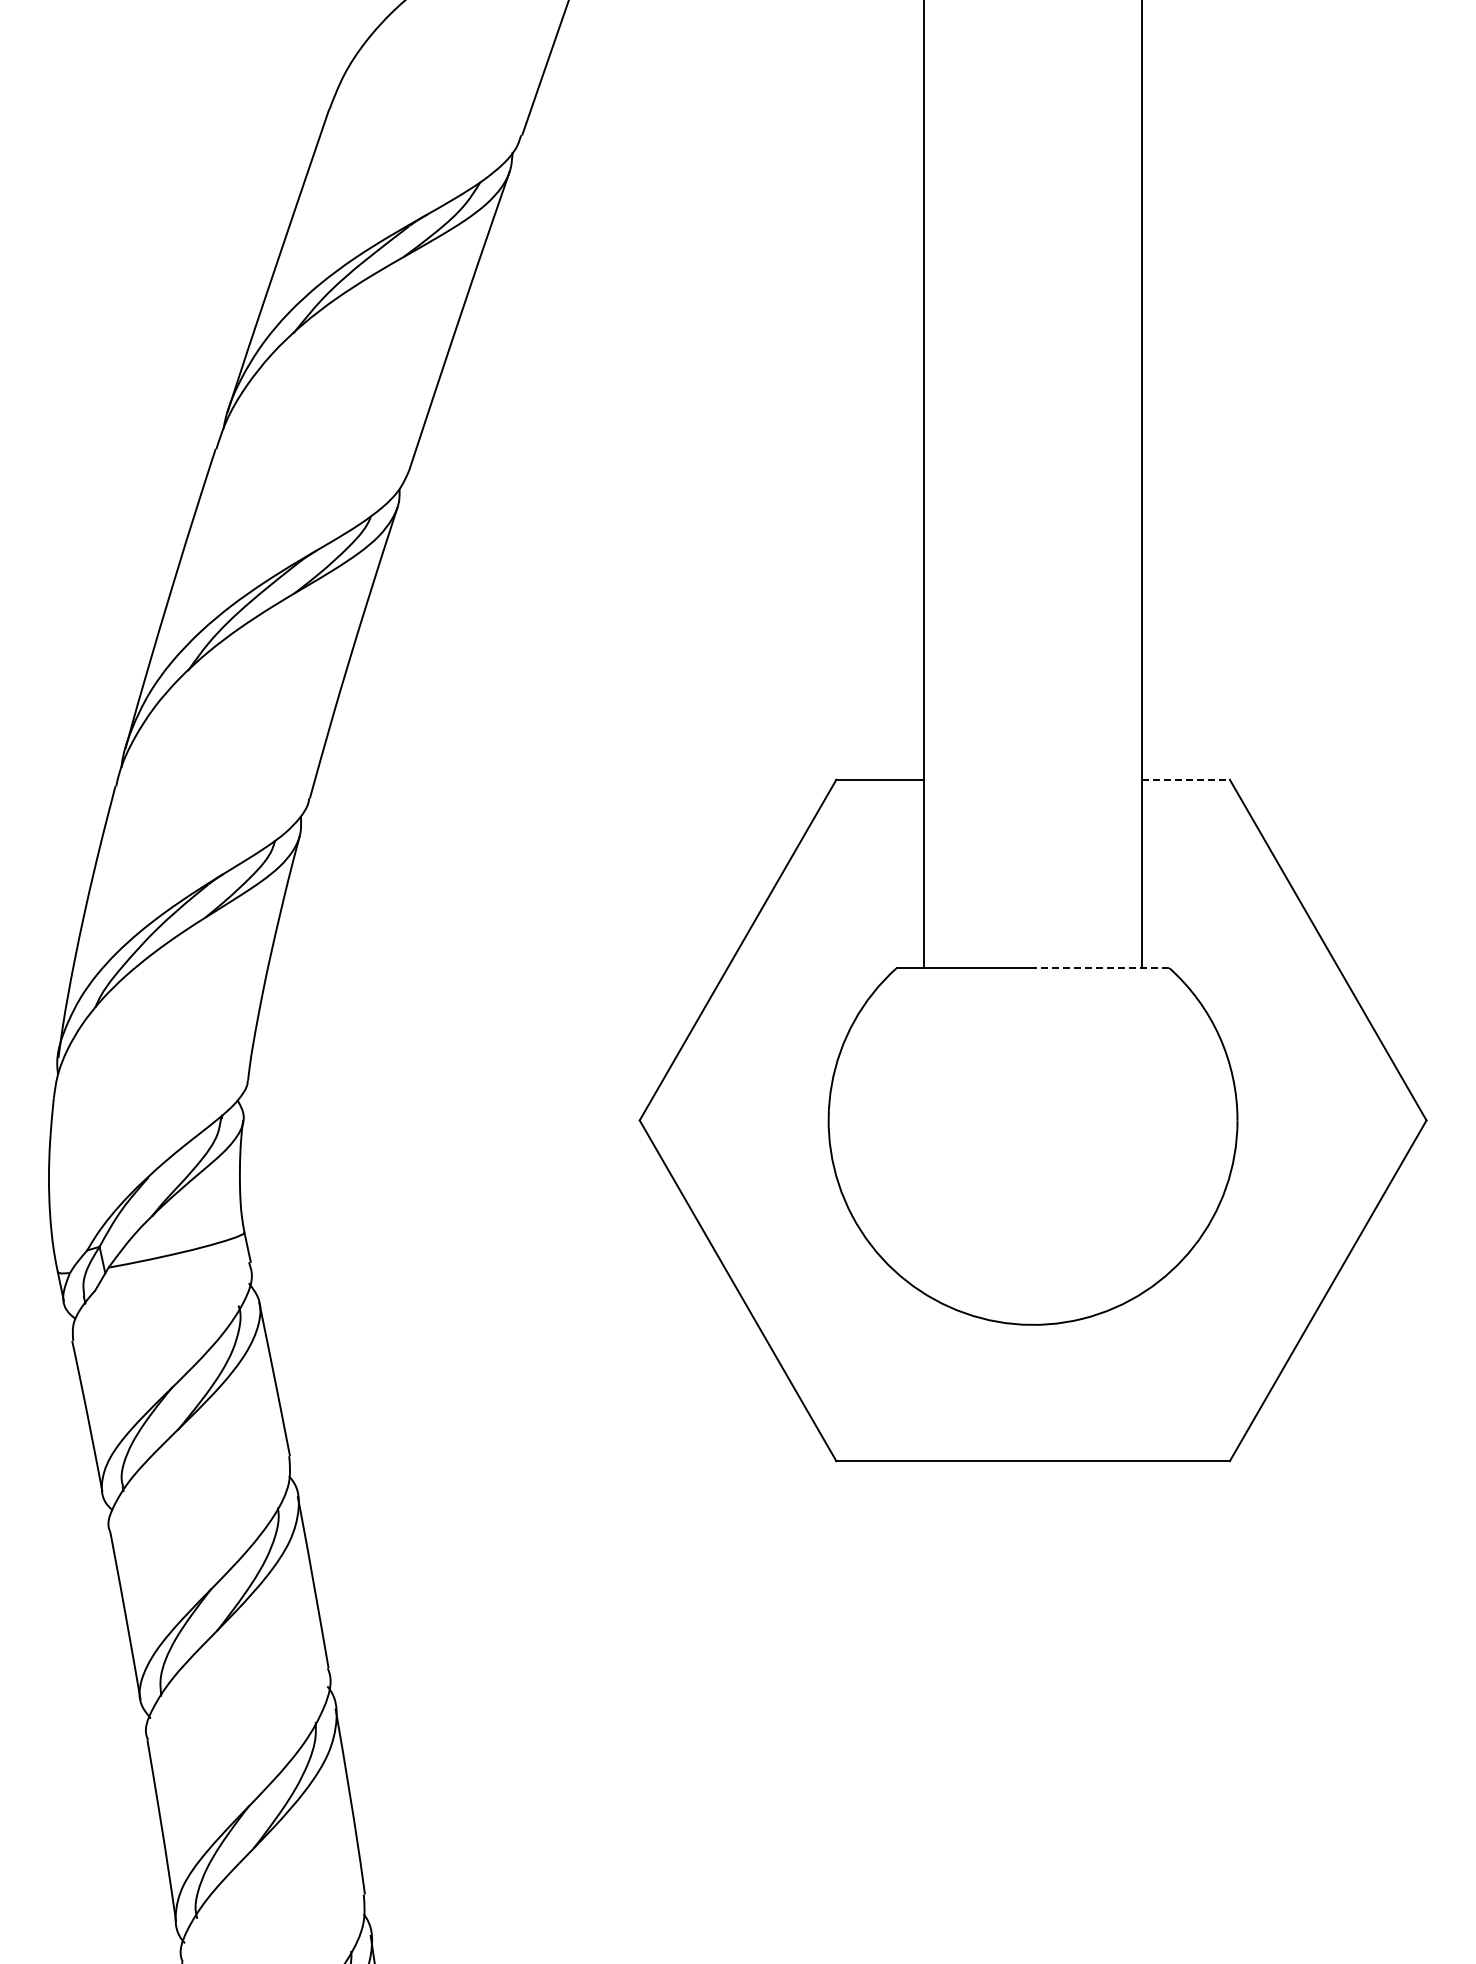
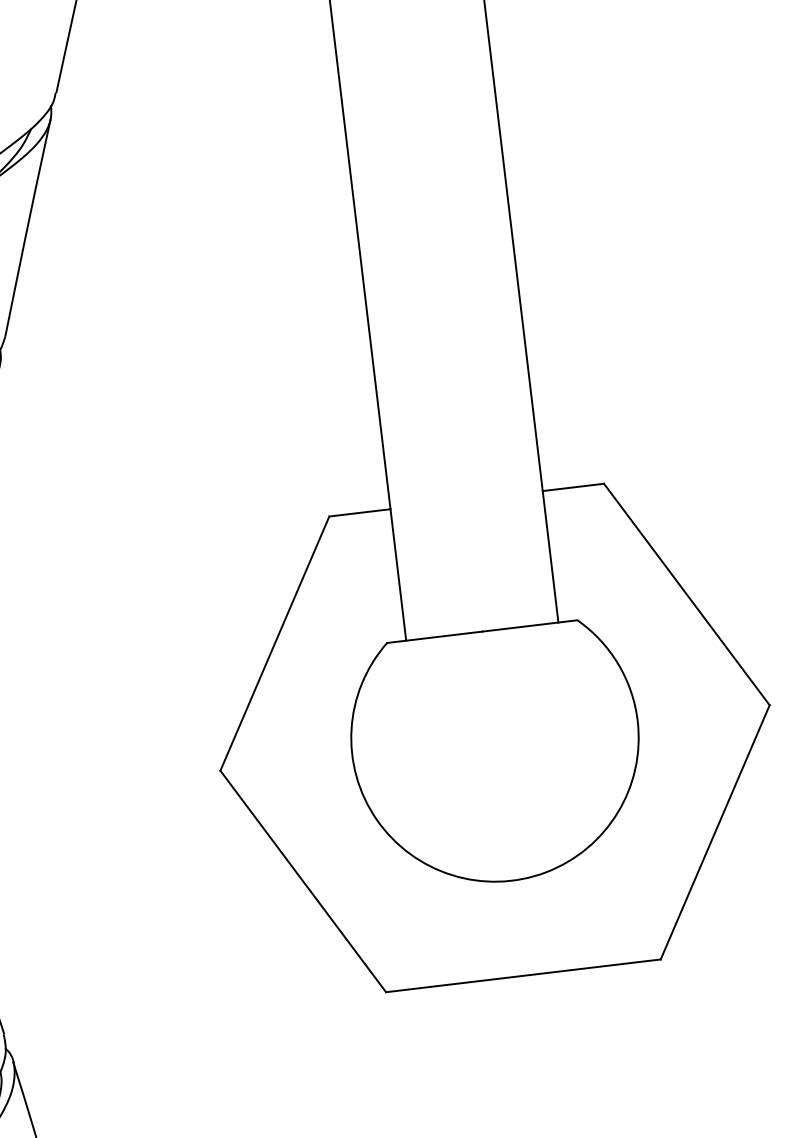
line: (1185, 779) -> (573, 487), dashed -> solid
line: (1100, 968) -> (529, 626), dashed -> solid

